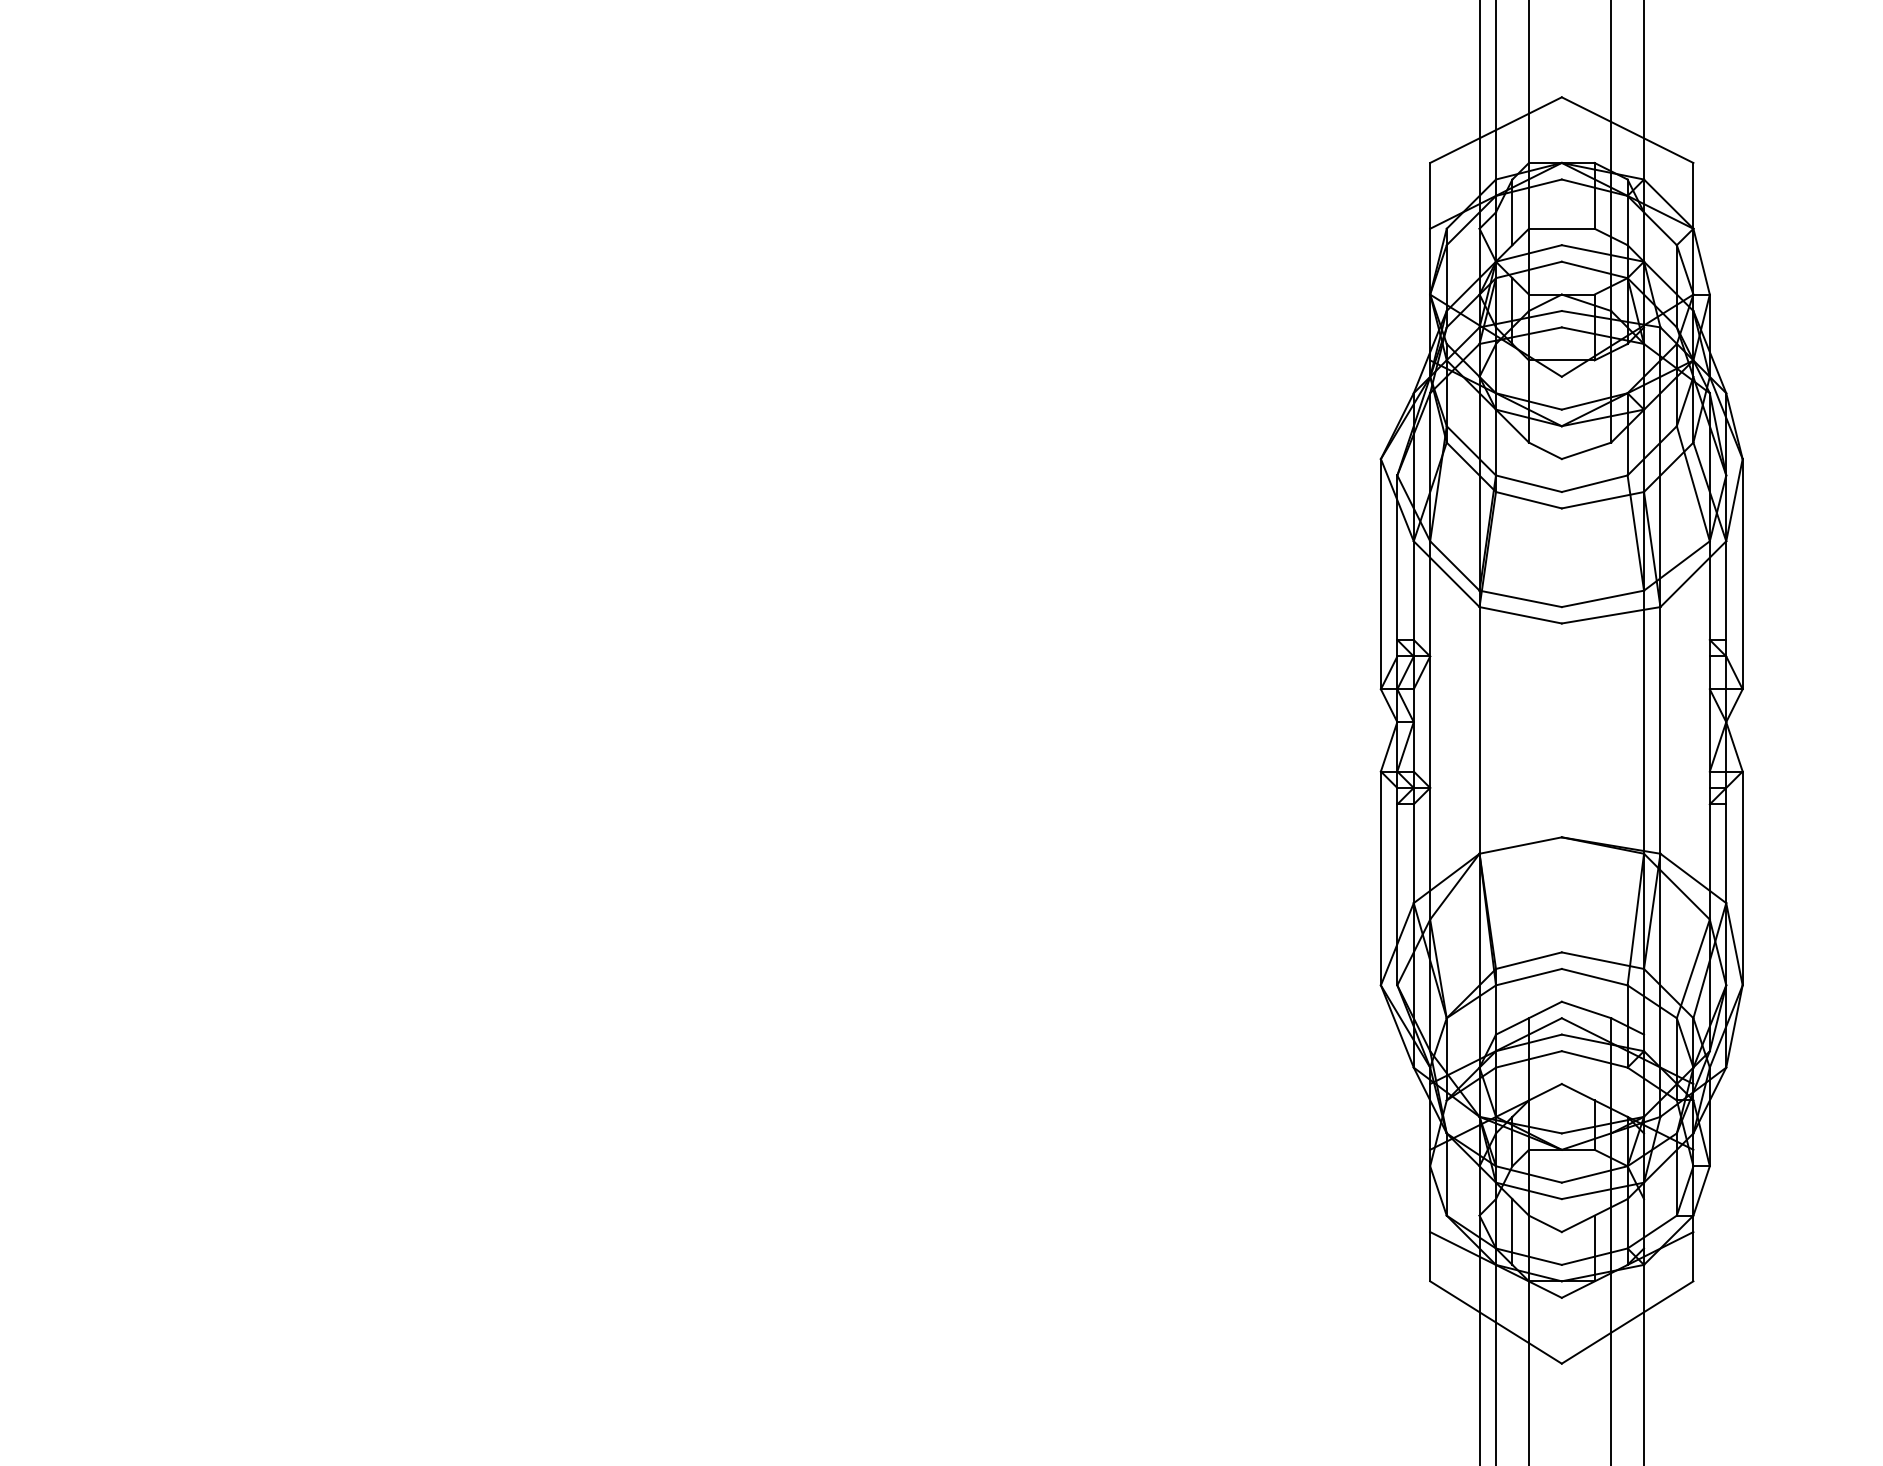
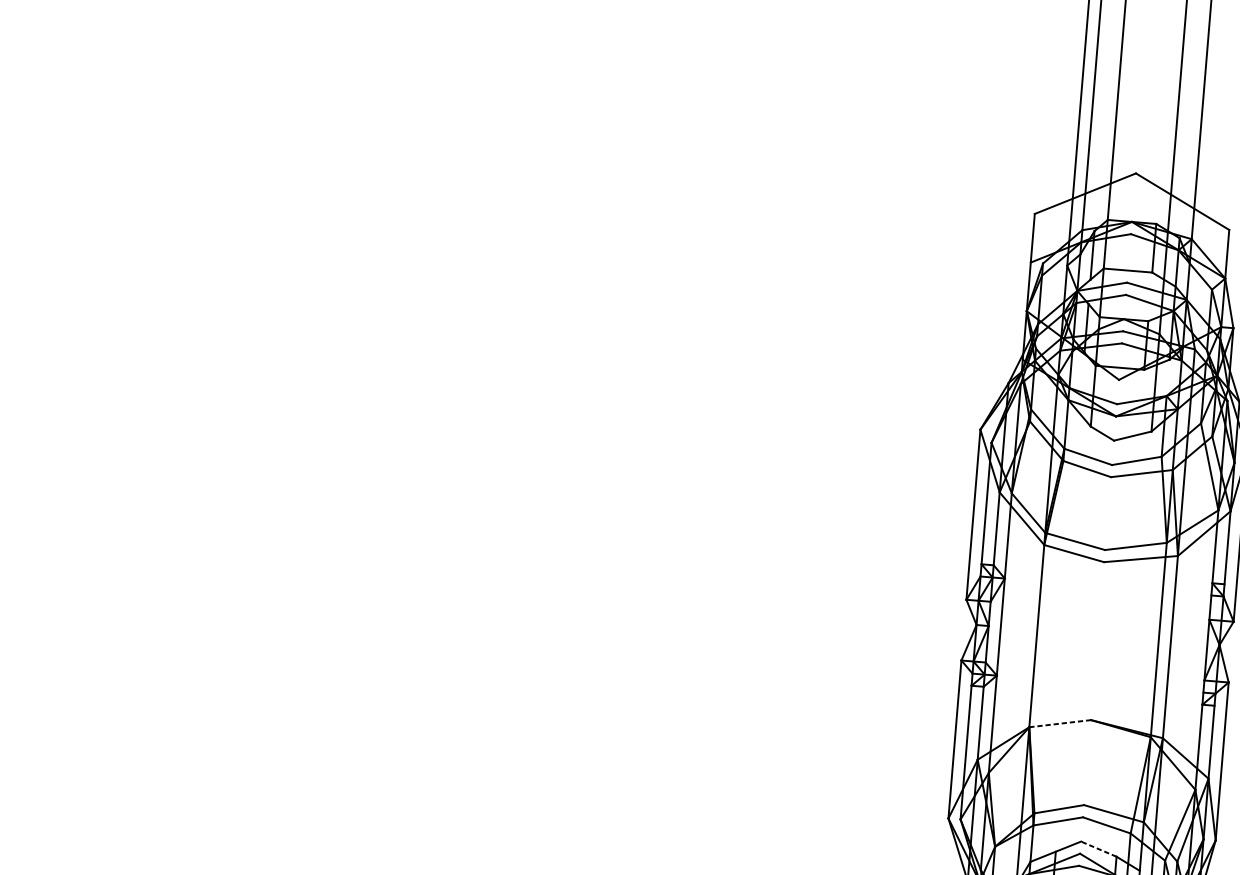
line: (1520, 845) -> (1060, 723), solid -> dashed
line: (1586, 1009) -> (1098, 848), solid -> dashed

